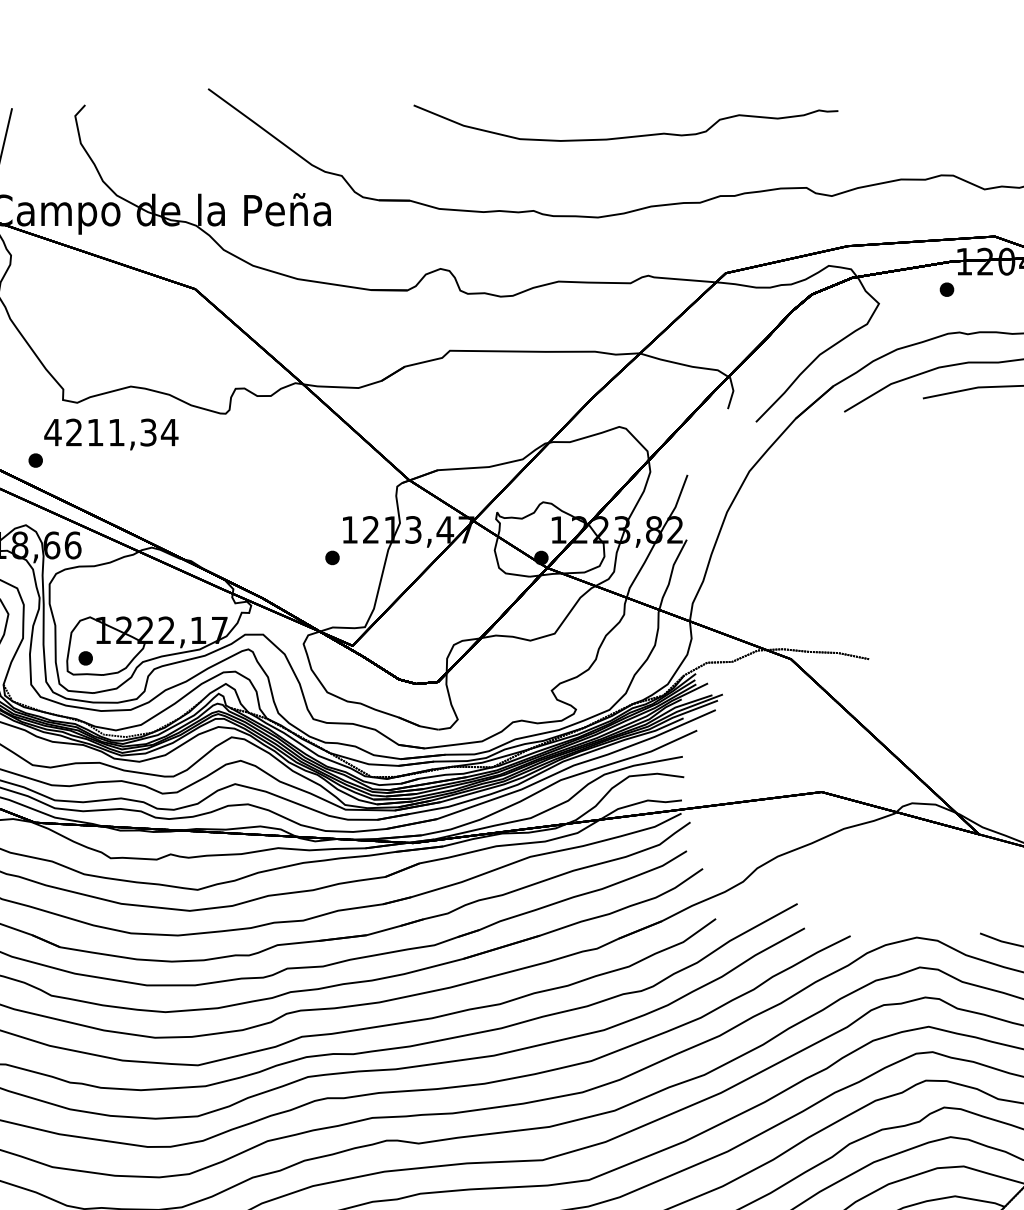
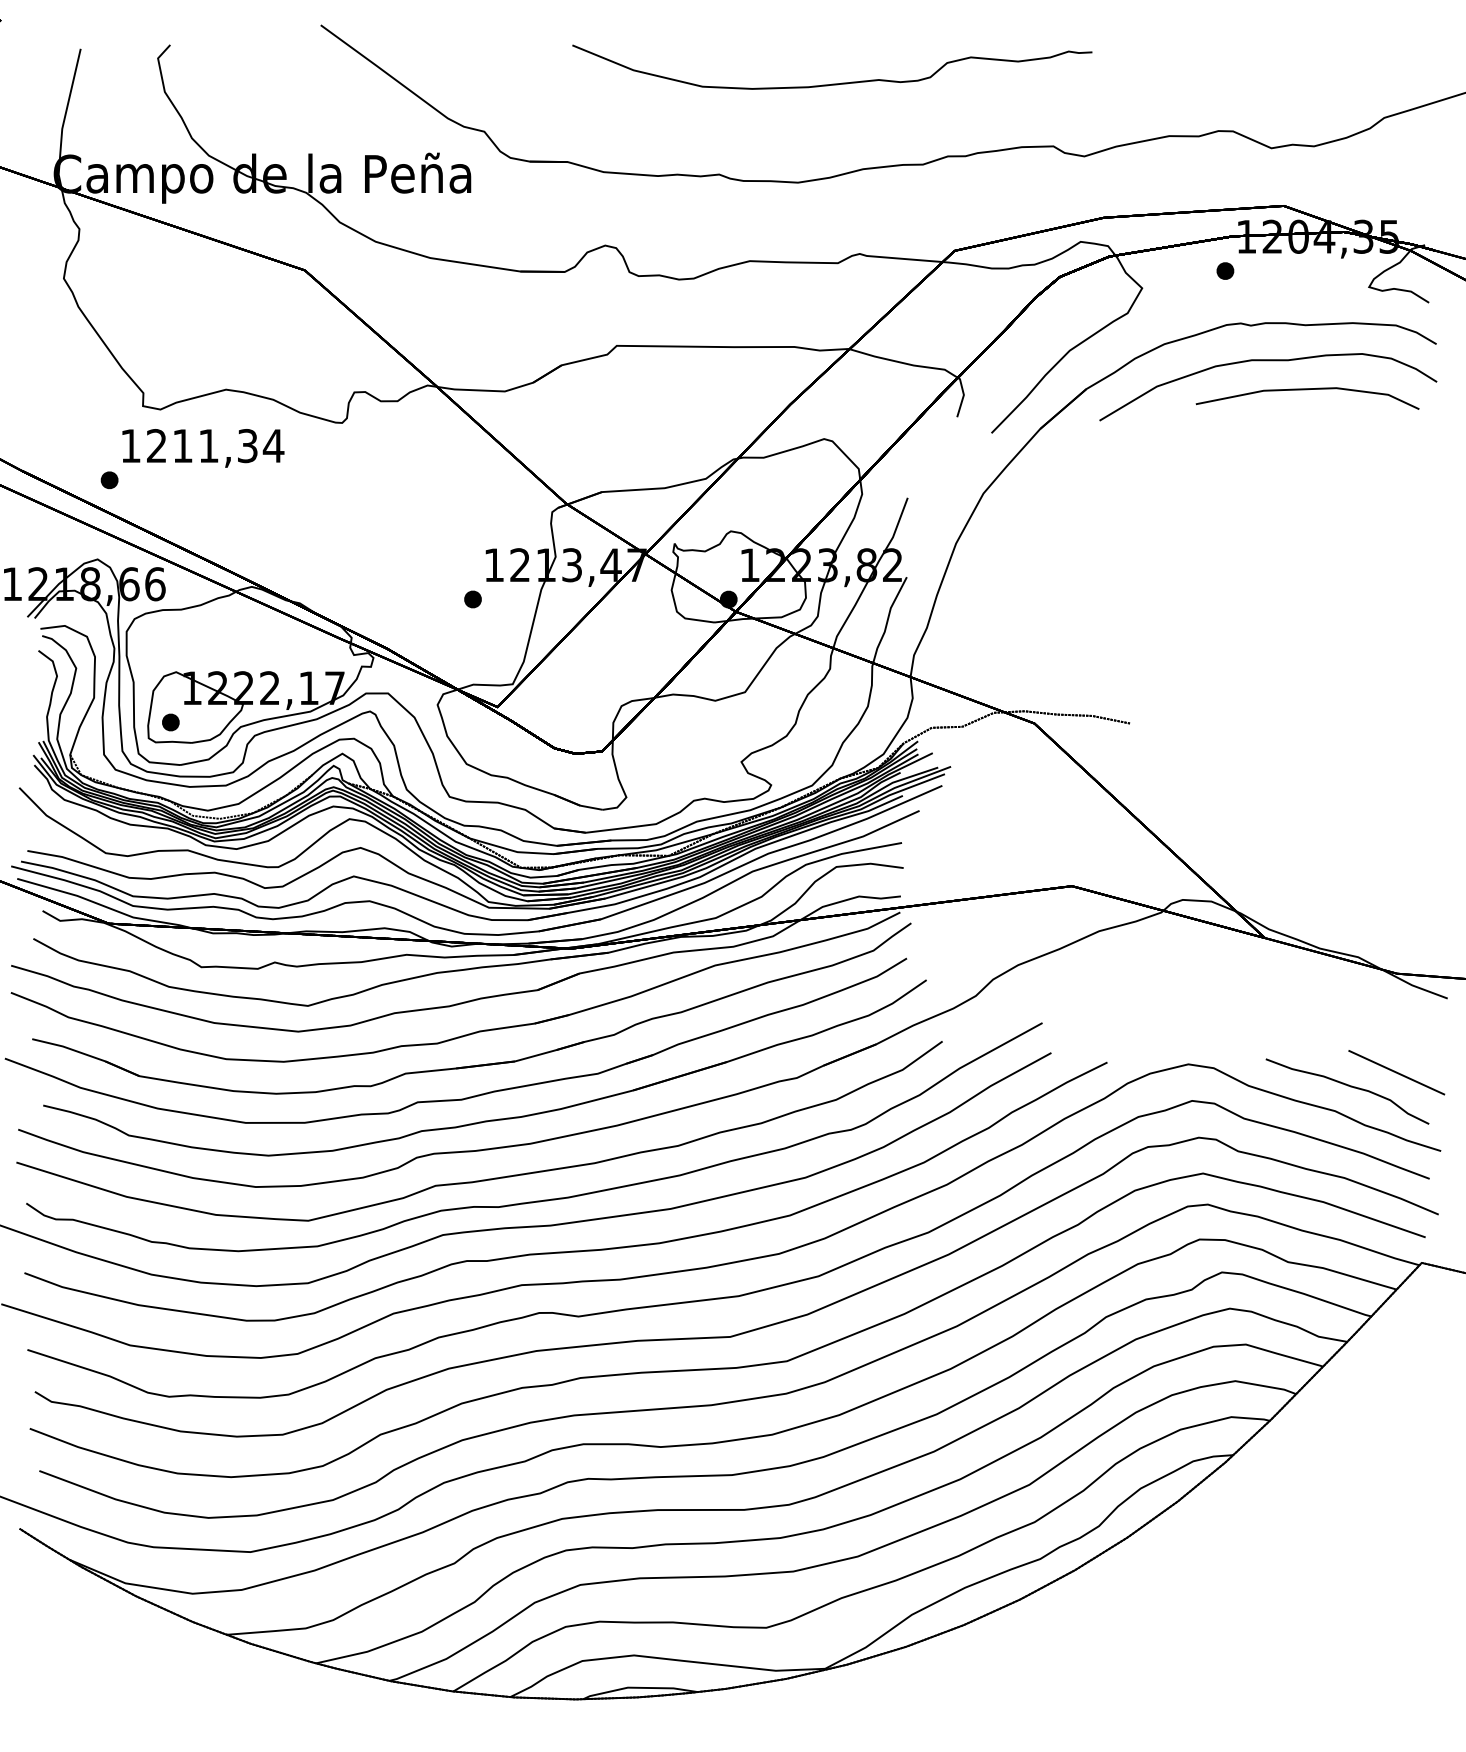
text: (52, 432) -> (130, 445), 4211,34 -> 1211,34

